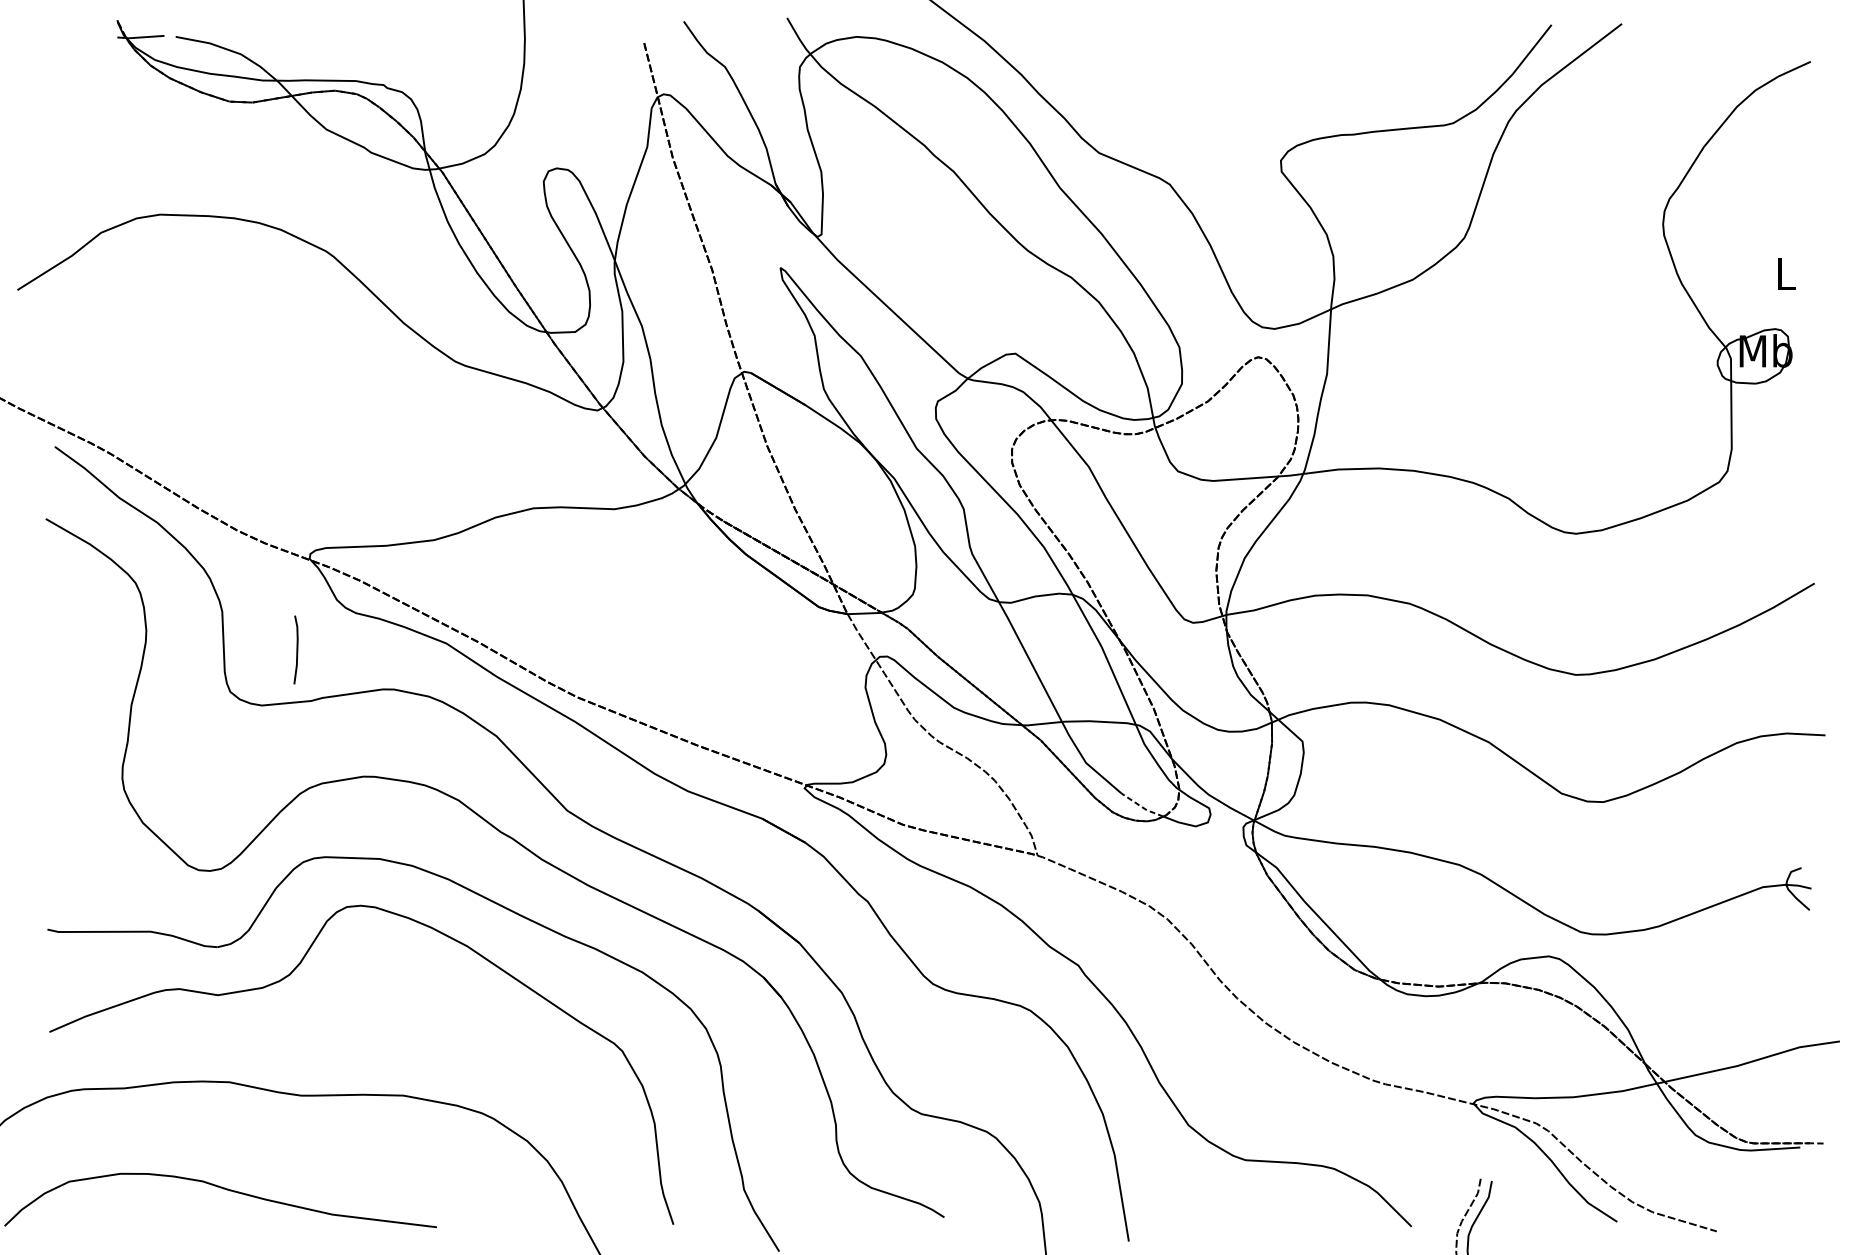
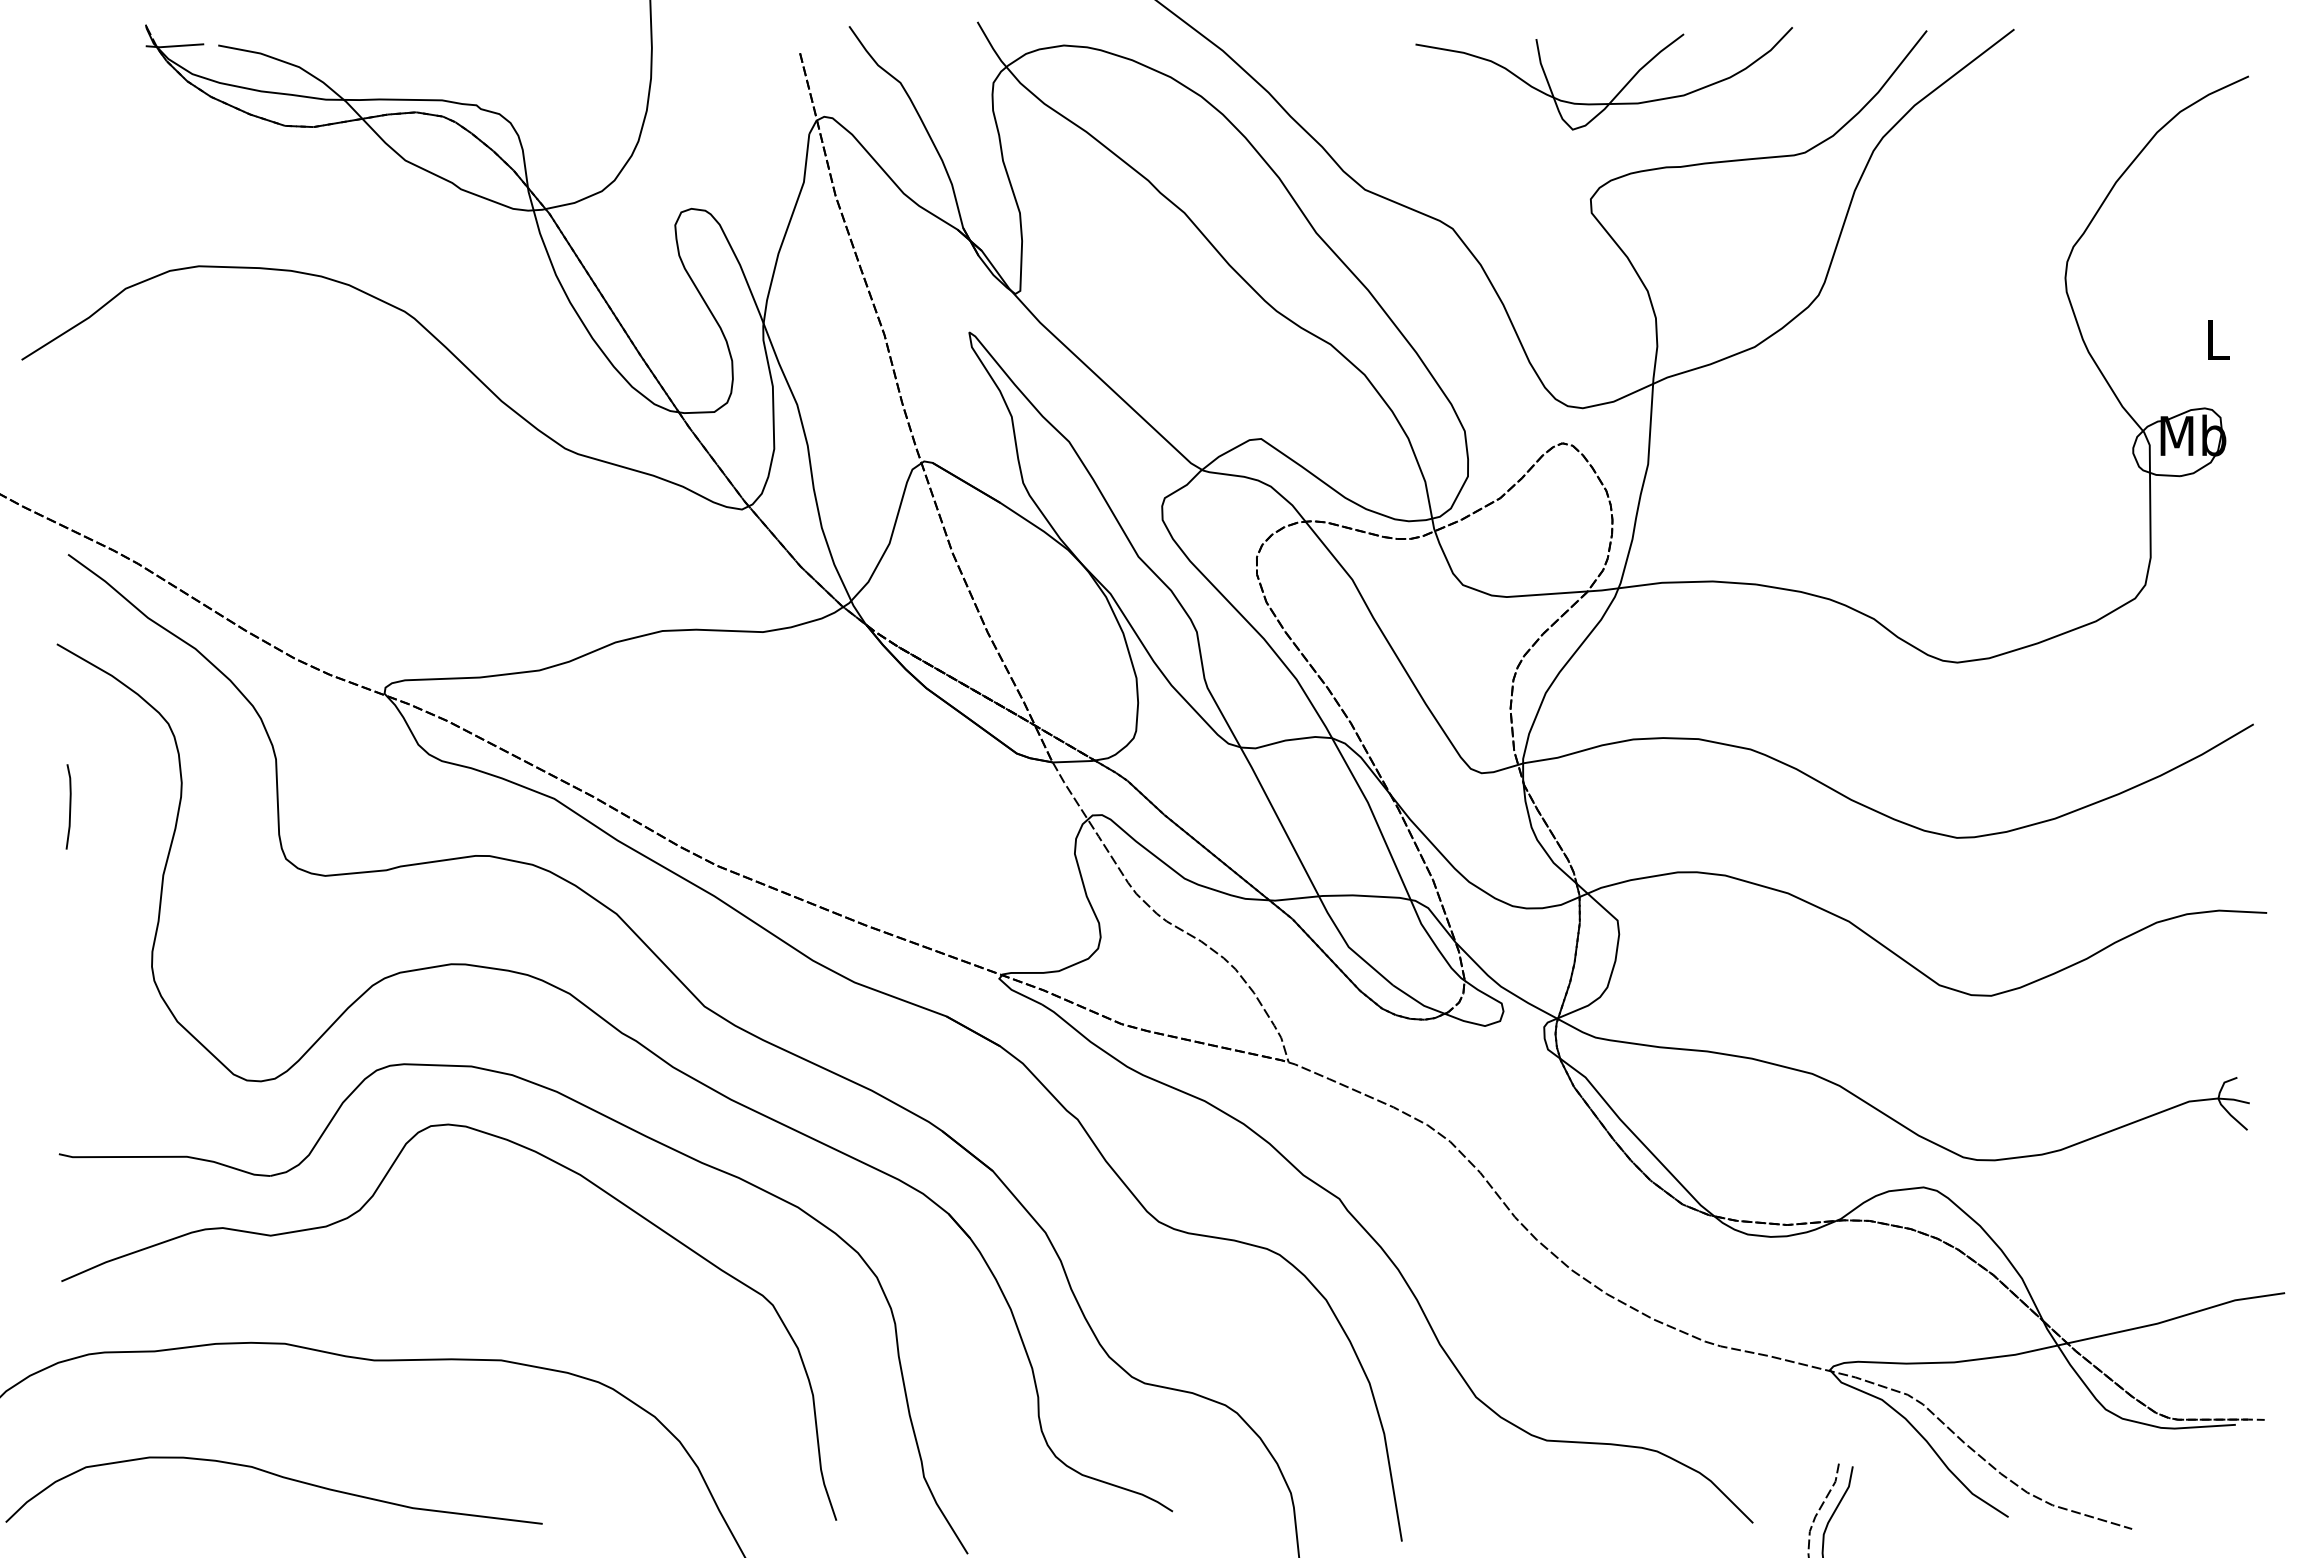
part: (1303, 74) -> (1618, 92), added
line: (296, 649) -> (69, 806), moved
line: (1142, 807) -> (1418, 1002), dashed -> solid

